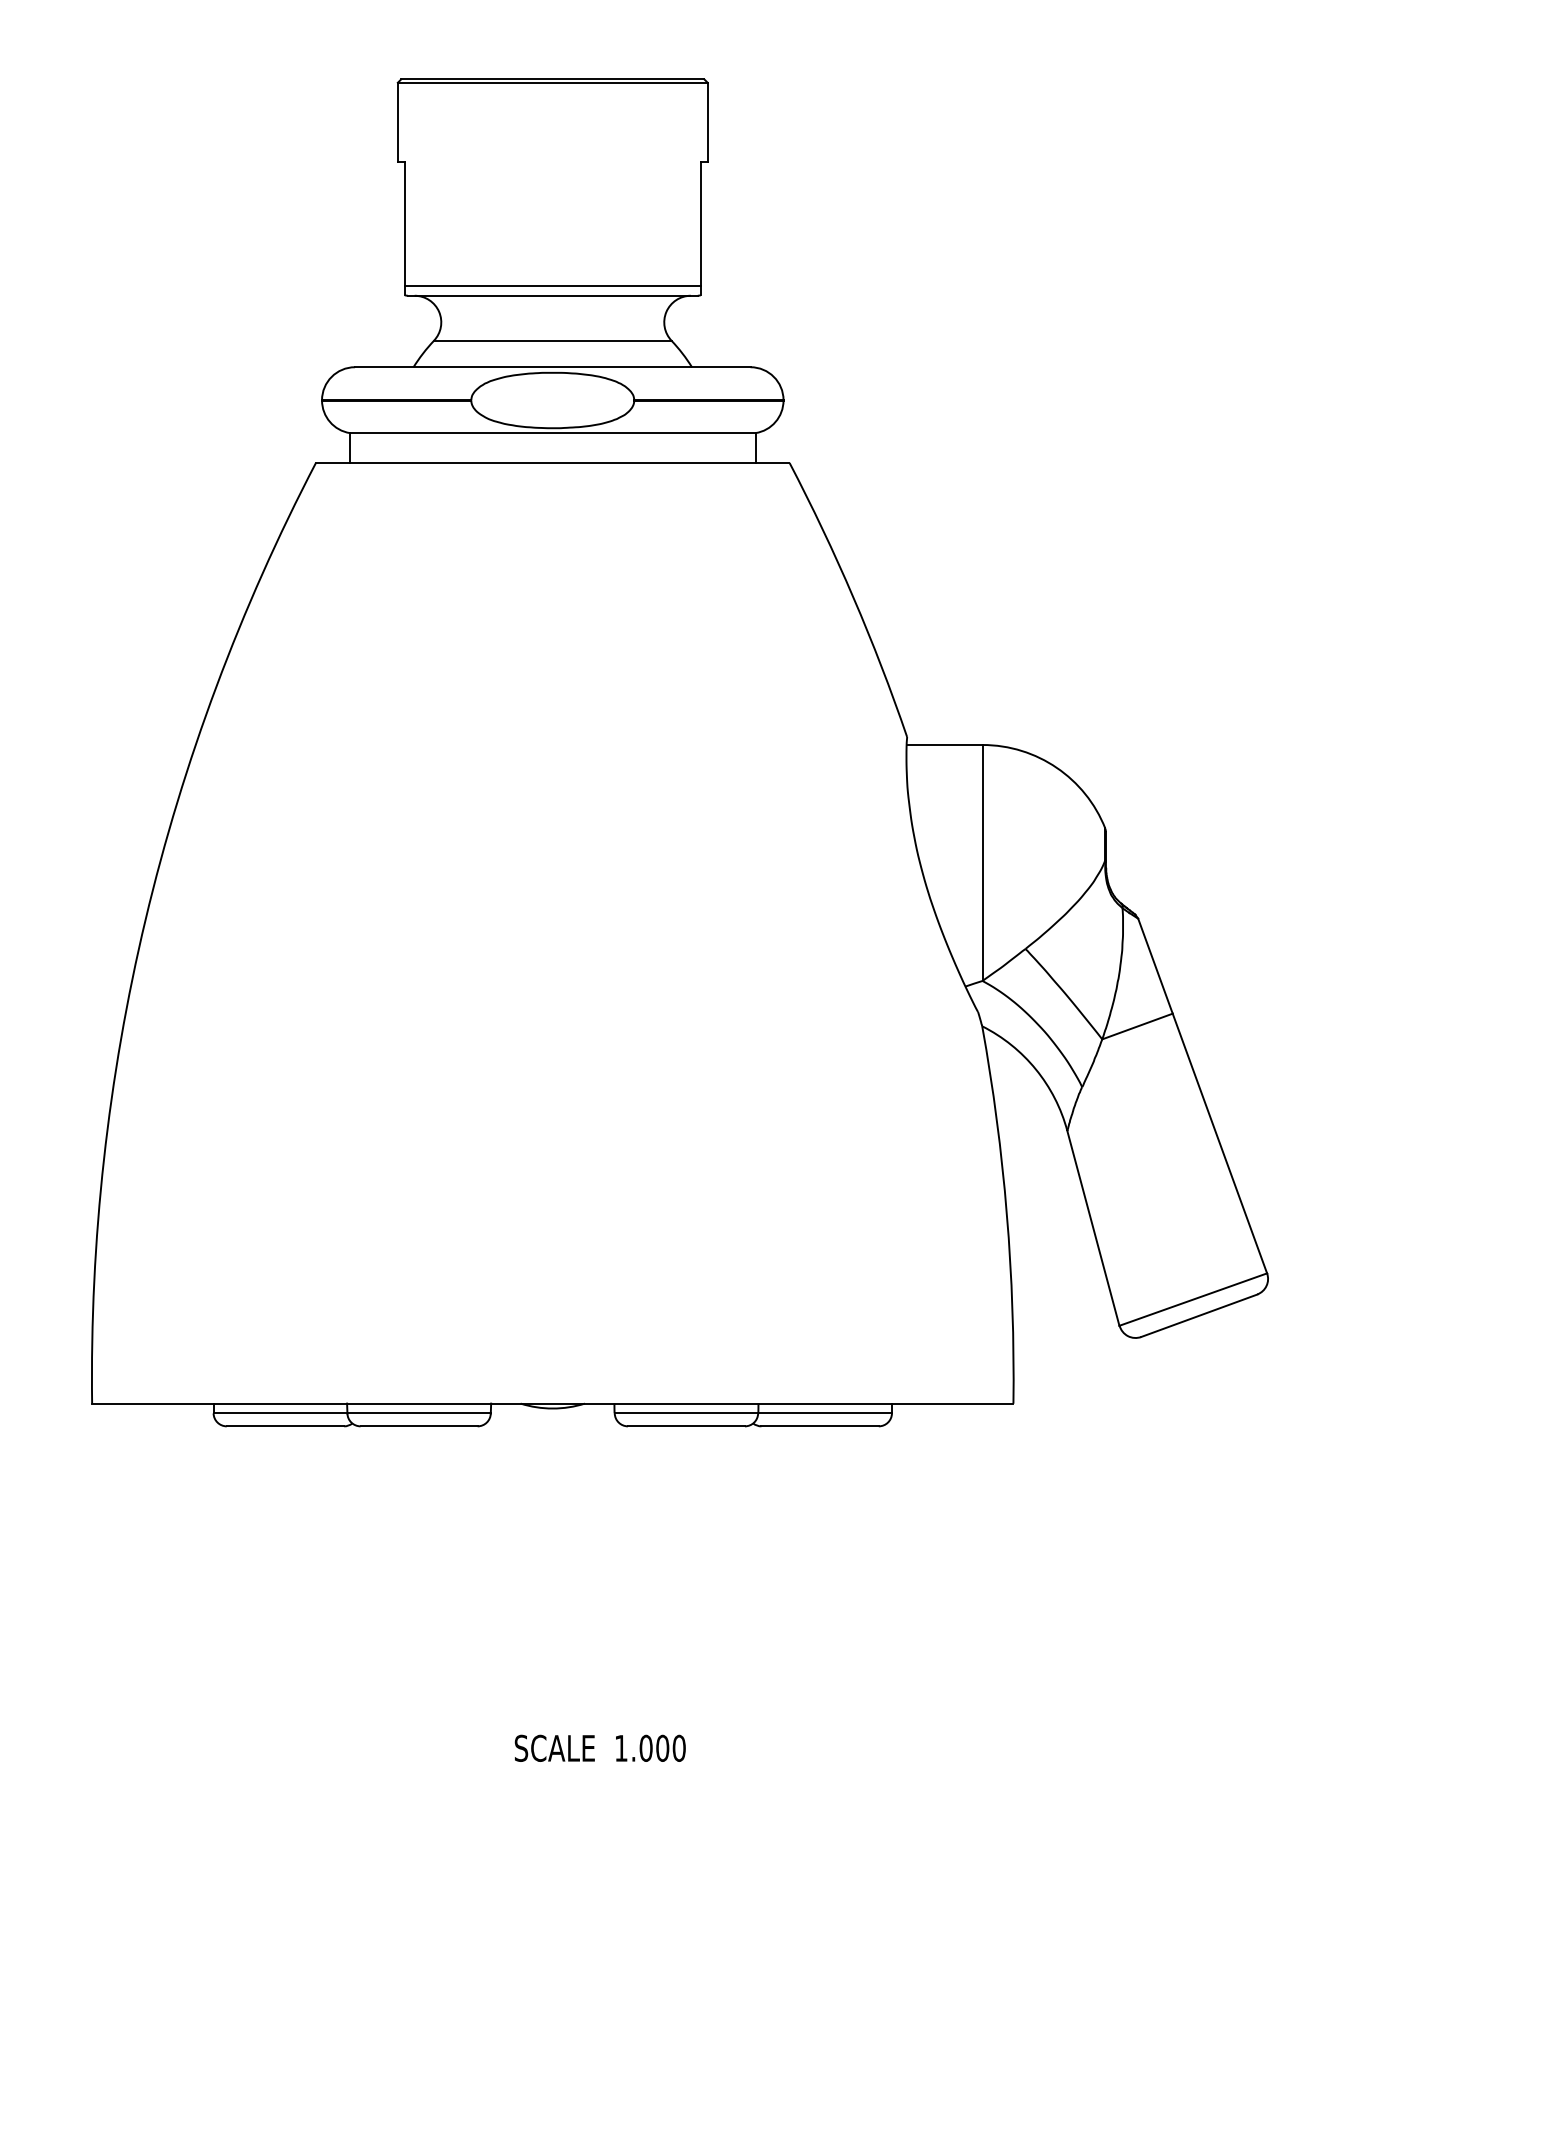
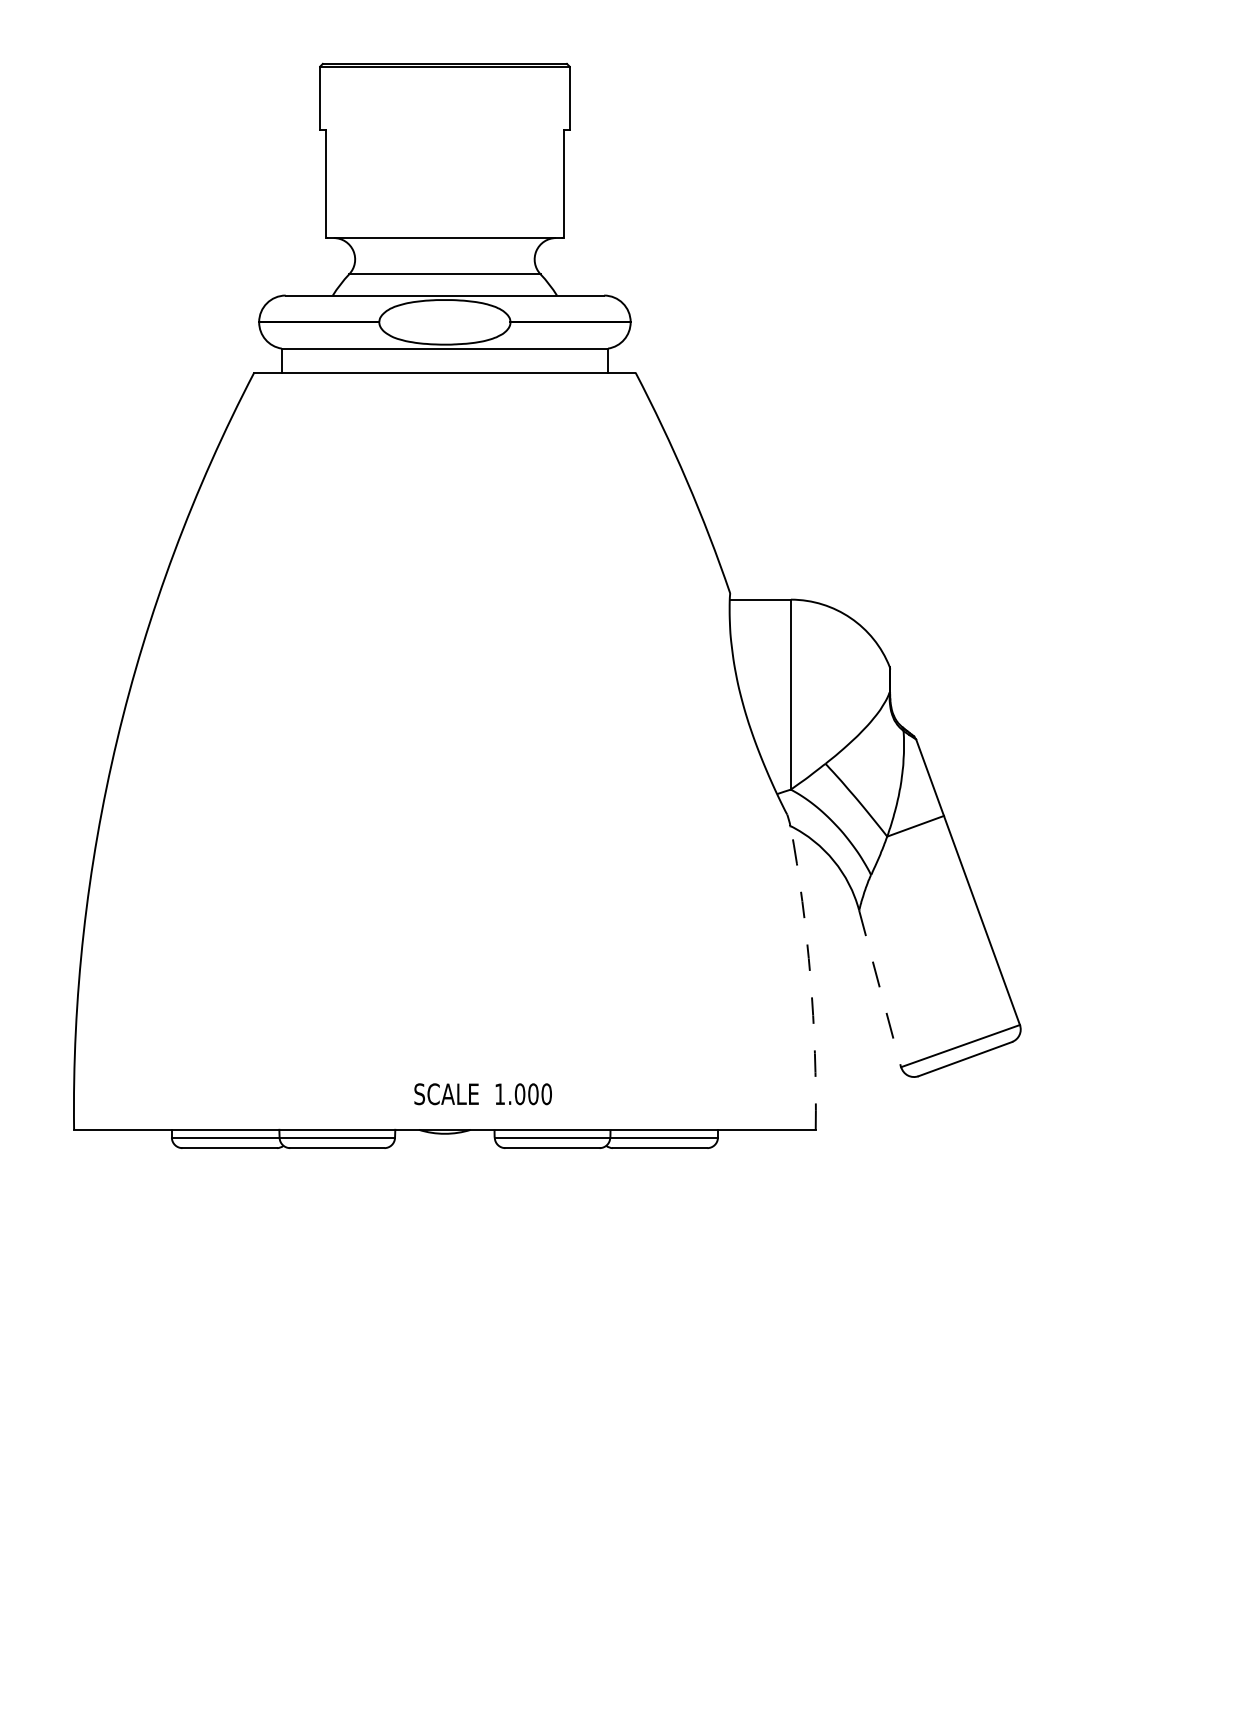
line: (552, 285) -> (444, 229), removed
arc: (1006, 1214) -> (810, 977), solid -> dashed
line: (1093, 1228) -> (880, 988), solid -> dashed
text: (599, 1747) -> (482, 1093), moved

